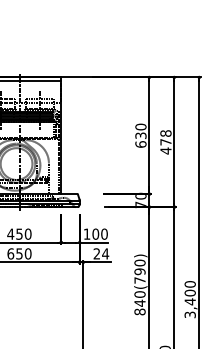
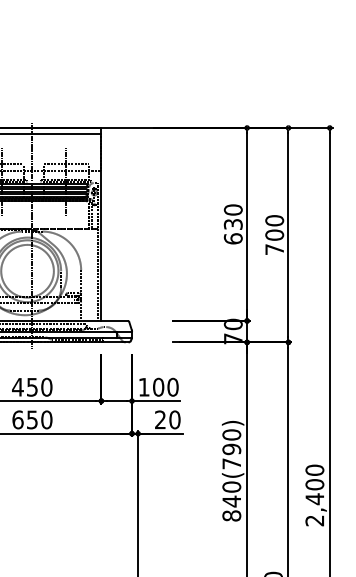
text: (165, 142) -> (273, 235), 478 -> 700
text: (105, 253) -> (174, 419), 24 -> 20
text: (190, 314) -> (315, 520), 3,400 -> 2,400

